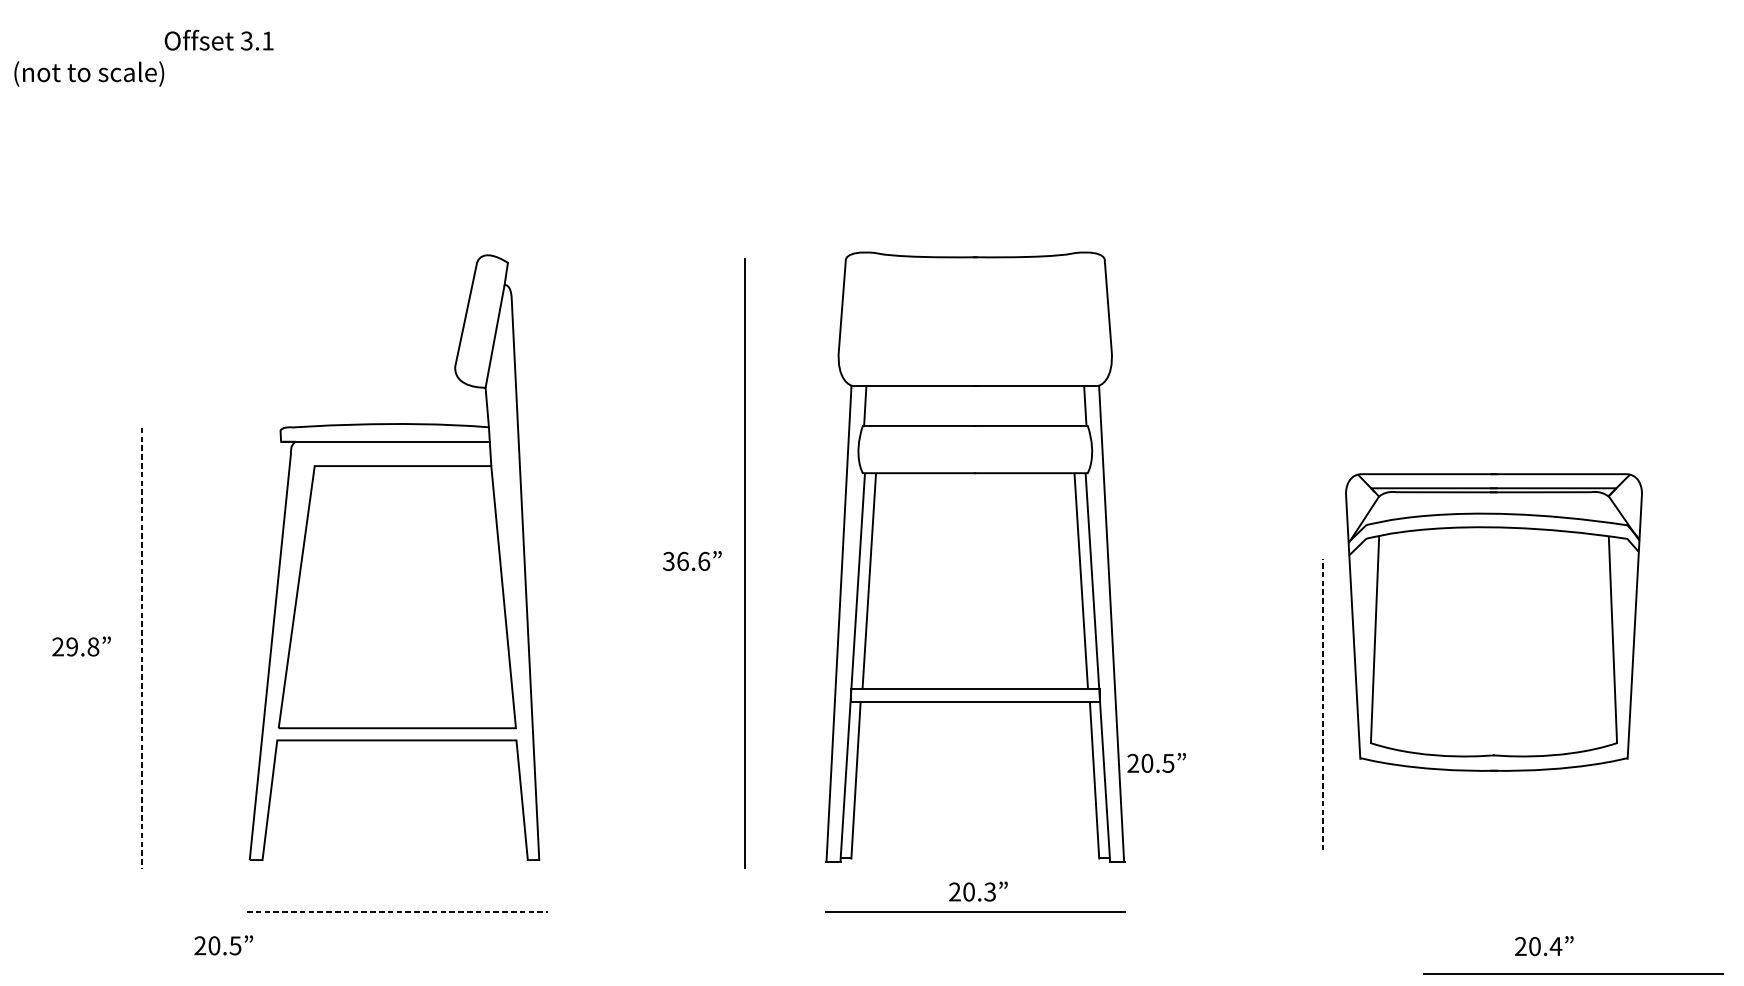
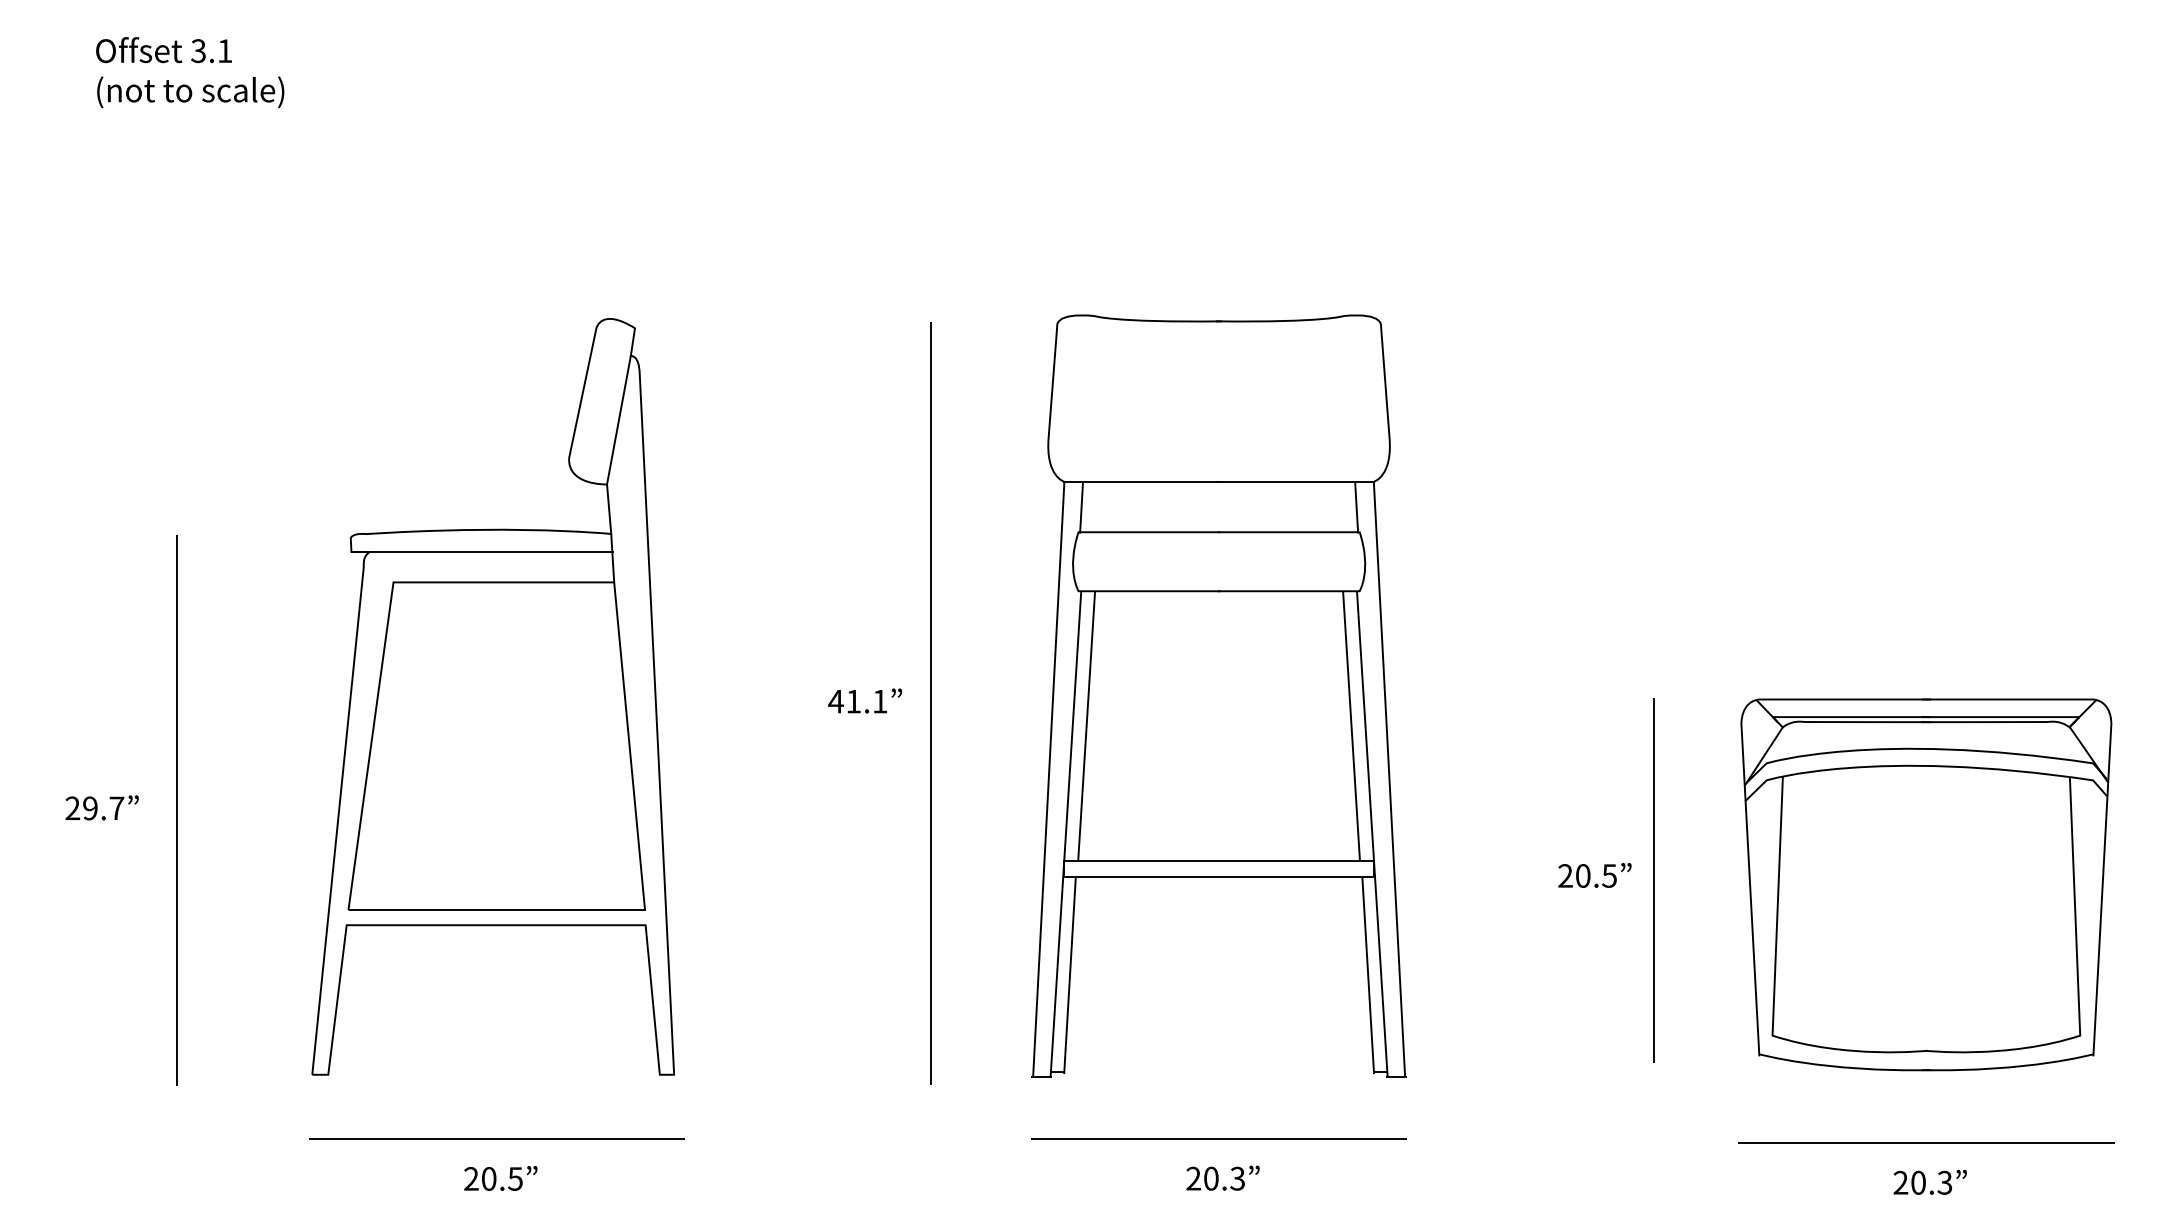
text: (218, 40) -> (163, 50), moved
text: (89, 74) -> (190, 92), moved
text: (685, 561) -> (857, 701), 36.6 -> 41.1
part: (1494, 622) -> (1926, 884), moved
text: (93, 647) -> (116, 808), 29.8 -> 29.7
line: (141, 648) -> (177, 810), dashed -> solid
line: (1322, 703) -> (1653, 879), dashed -> solid
text: (1156, 763) -> (1594, 875), moved
text: (978, 891) -> (1222, 1177), moved
line: (397, 911) -> (497, 1139), dashed -> solid
text: (223, 945) -> (500, 1178), moved
text: (1555, 946) -> (1944, 1182), 20.4 -> 20.3
line: (1573, 973) -> (1926, 1142), moved

